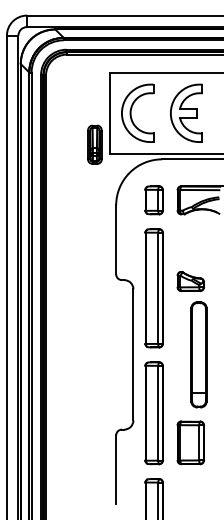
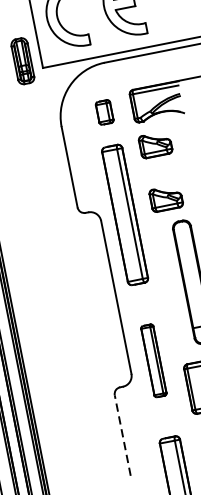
part: (153, 200) -> (104, 112), size x0.7
part: (190, 235) -> (155, 145), added
part: (153, 413) -> (153, 361), size x0.6
line: (116, 469) -> (123, 435), solid -> dashed

